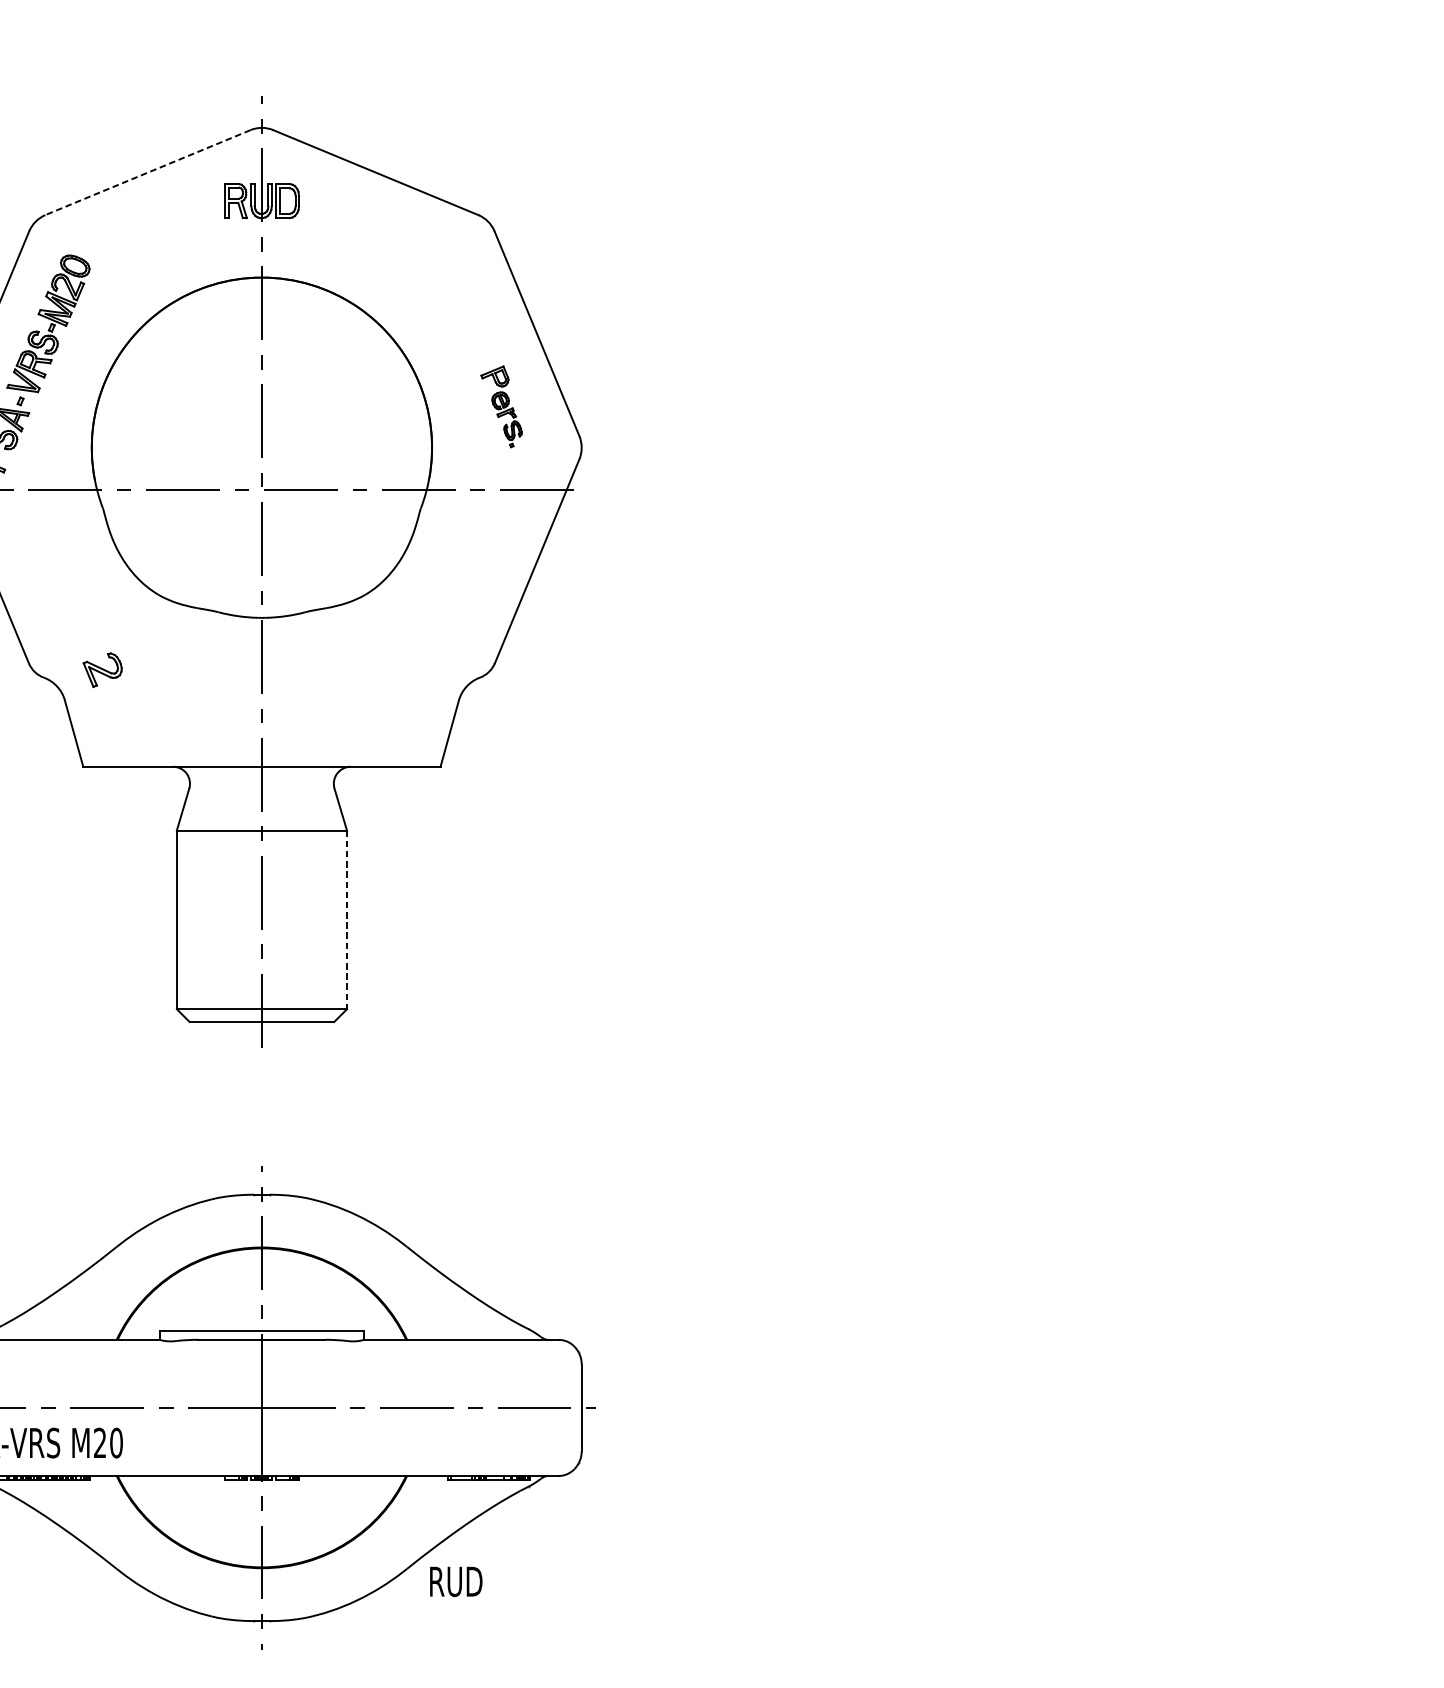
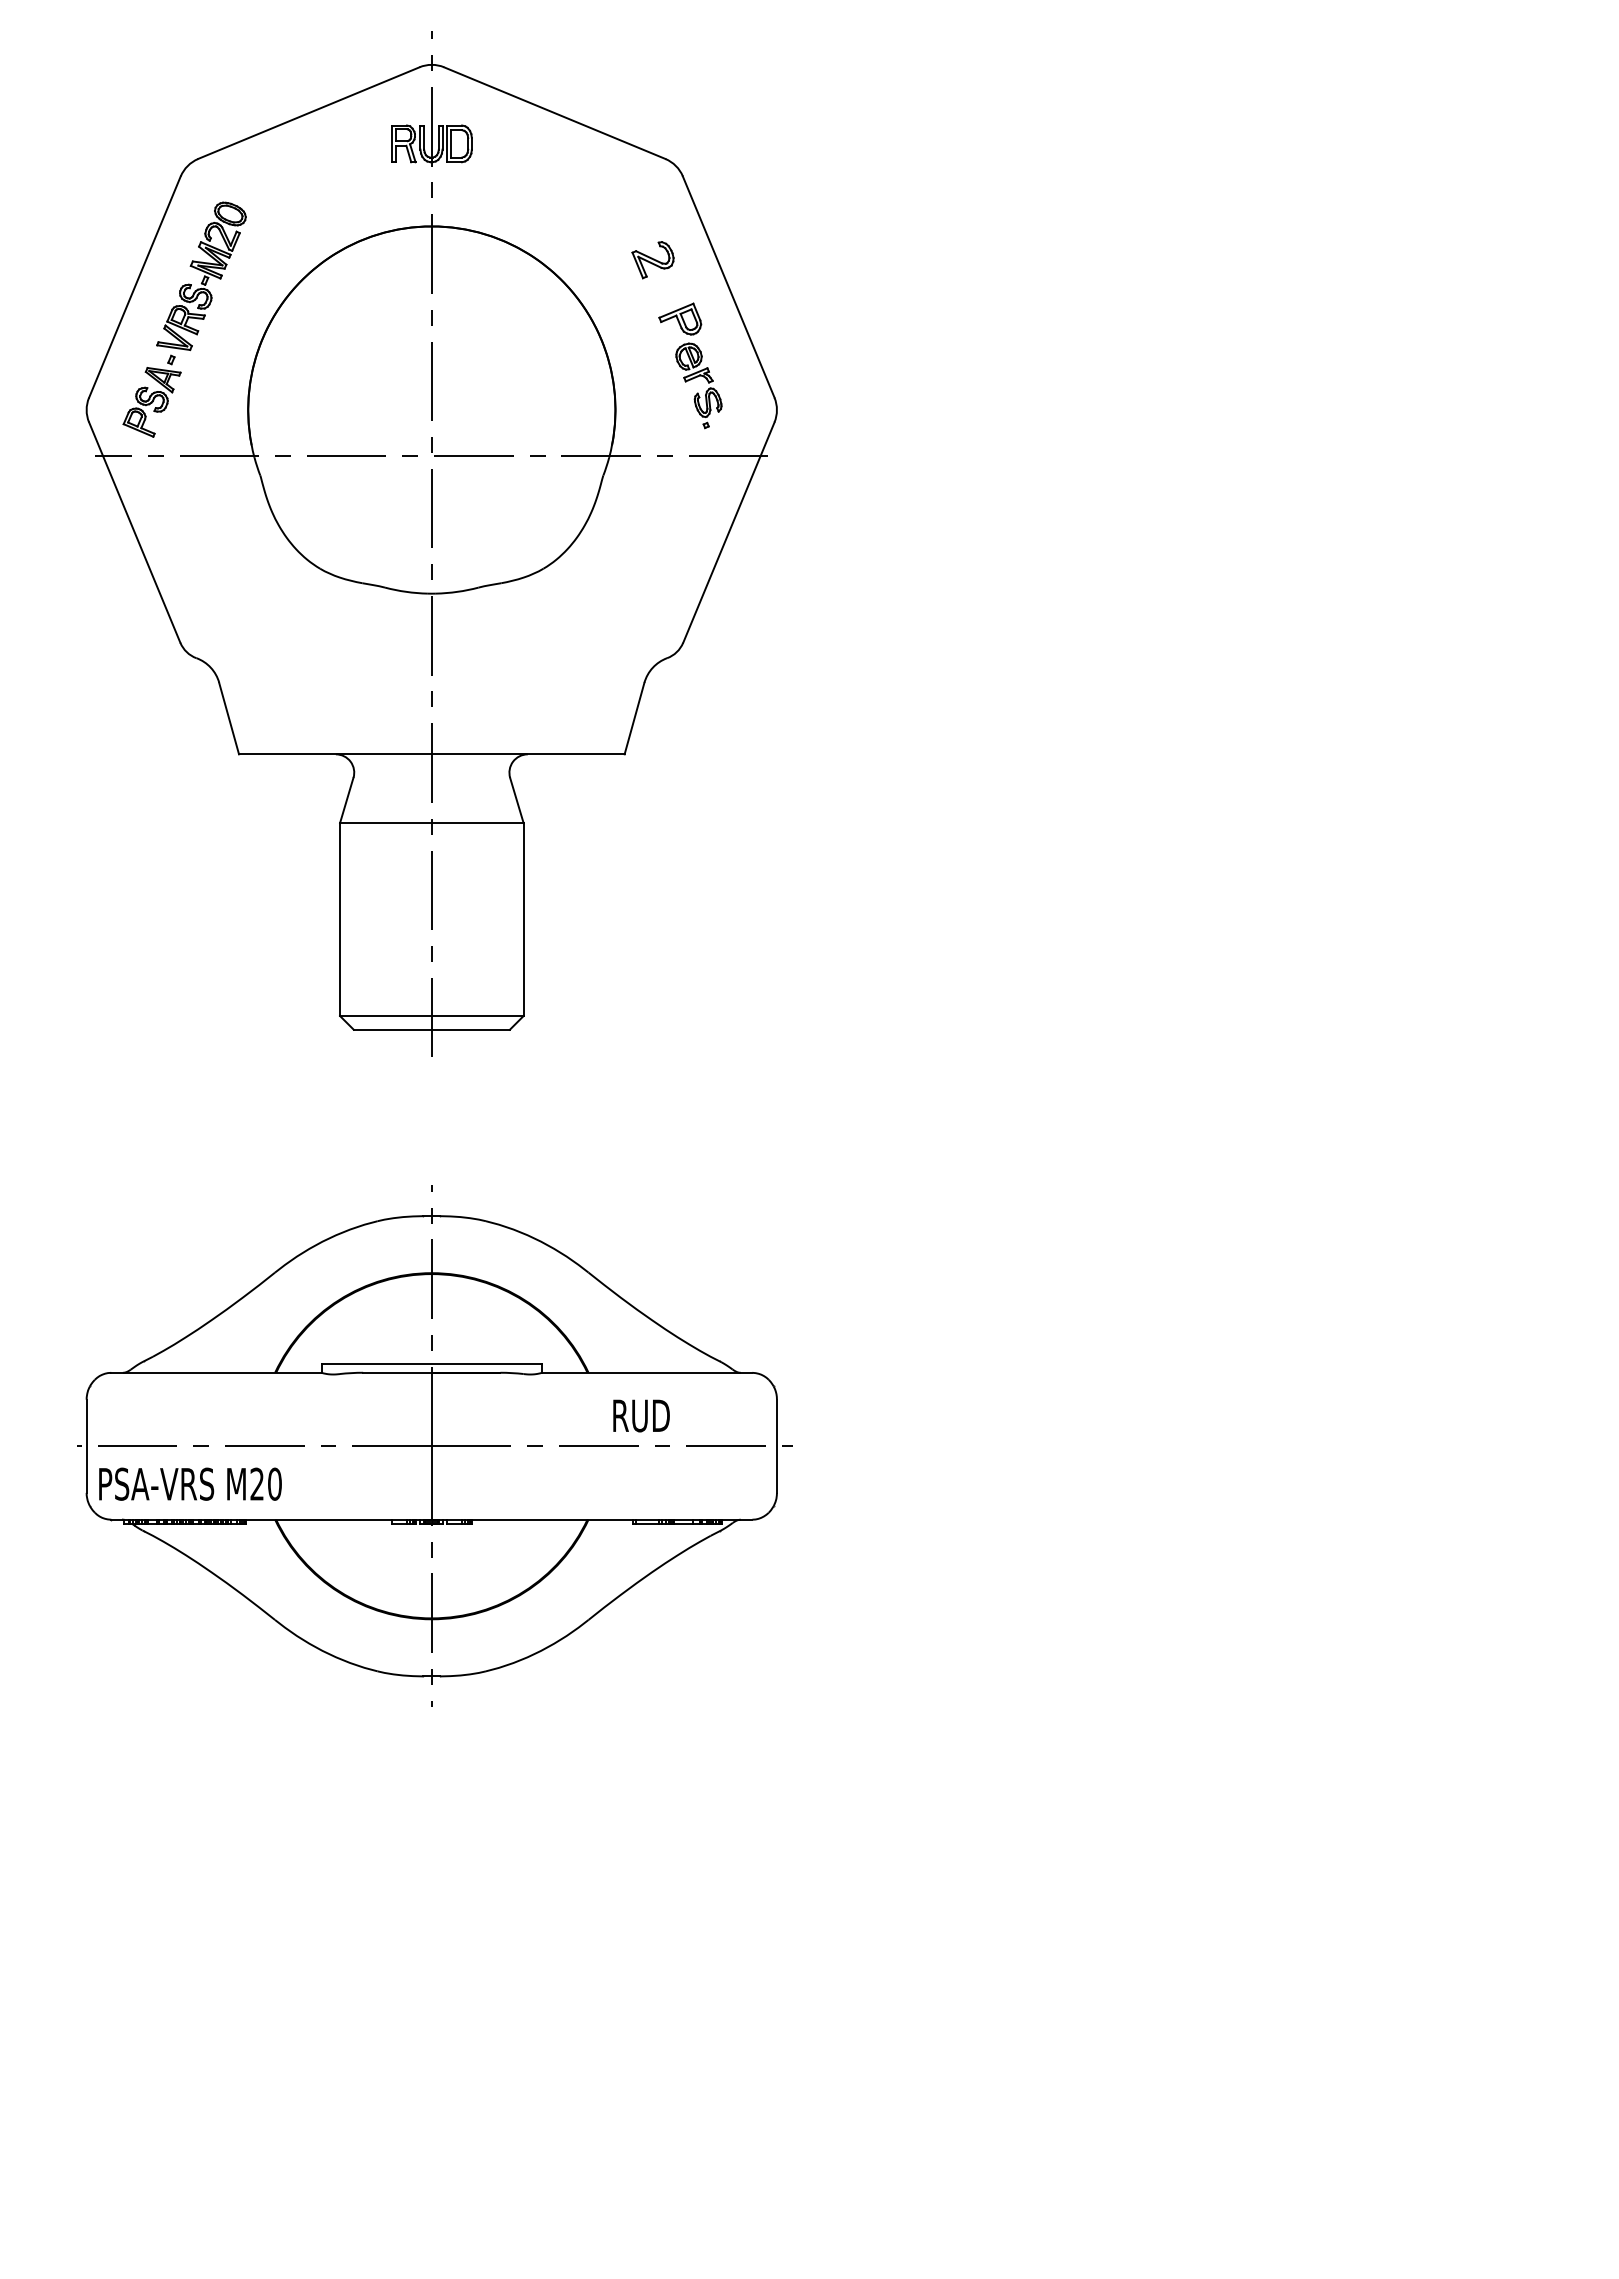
line: (147, 172) -> (308, 113), dashed -> solid
part: (501, 406) -> (690, 365), size x1.43
part: (102, 670) -> (652, 260), moved
line: (346, 920) -> (523, 920), dashed -> solid
text: (456, 1581) -> (641, 1415), moved

